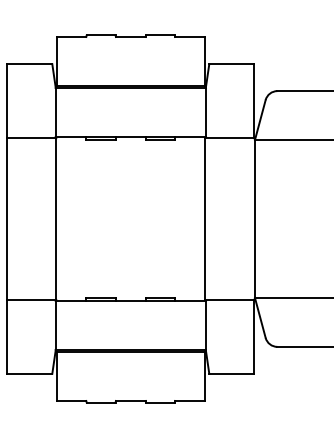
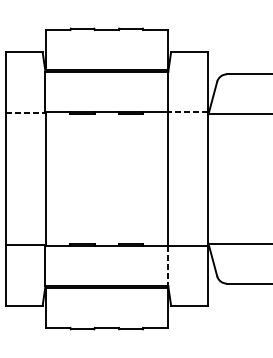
line: (229, 137) -> (187, 112), solid -> dashed
line: (32, 138) -> (26, 113), solid -> dashed
line: (205, 325) -> (167, 266), solid -> dashed

